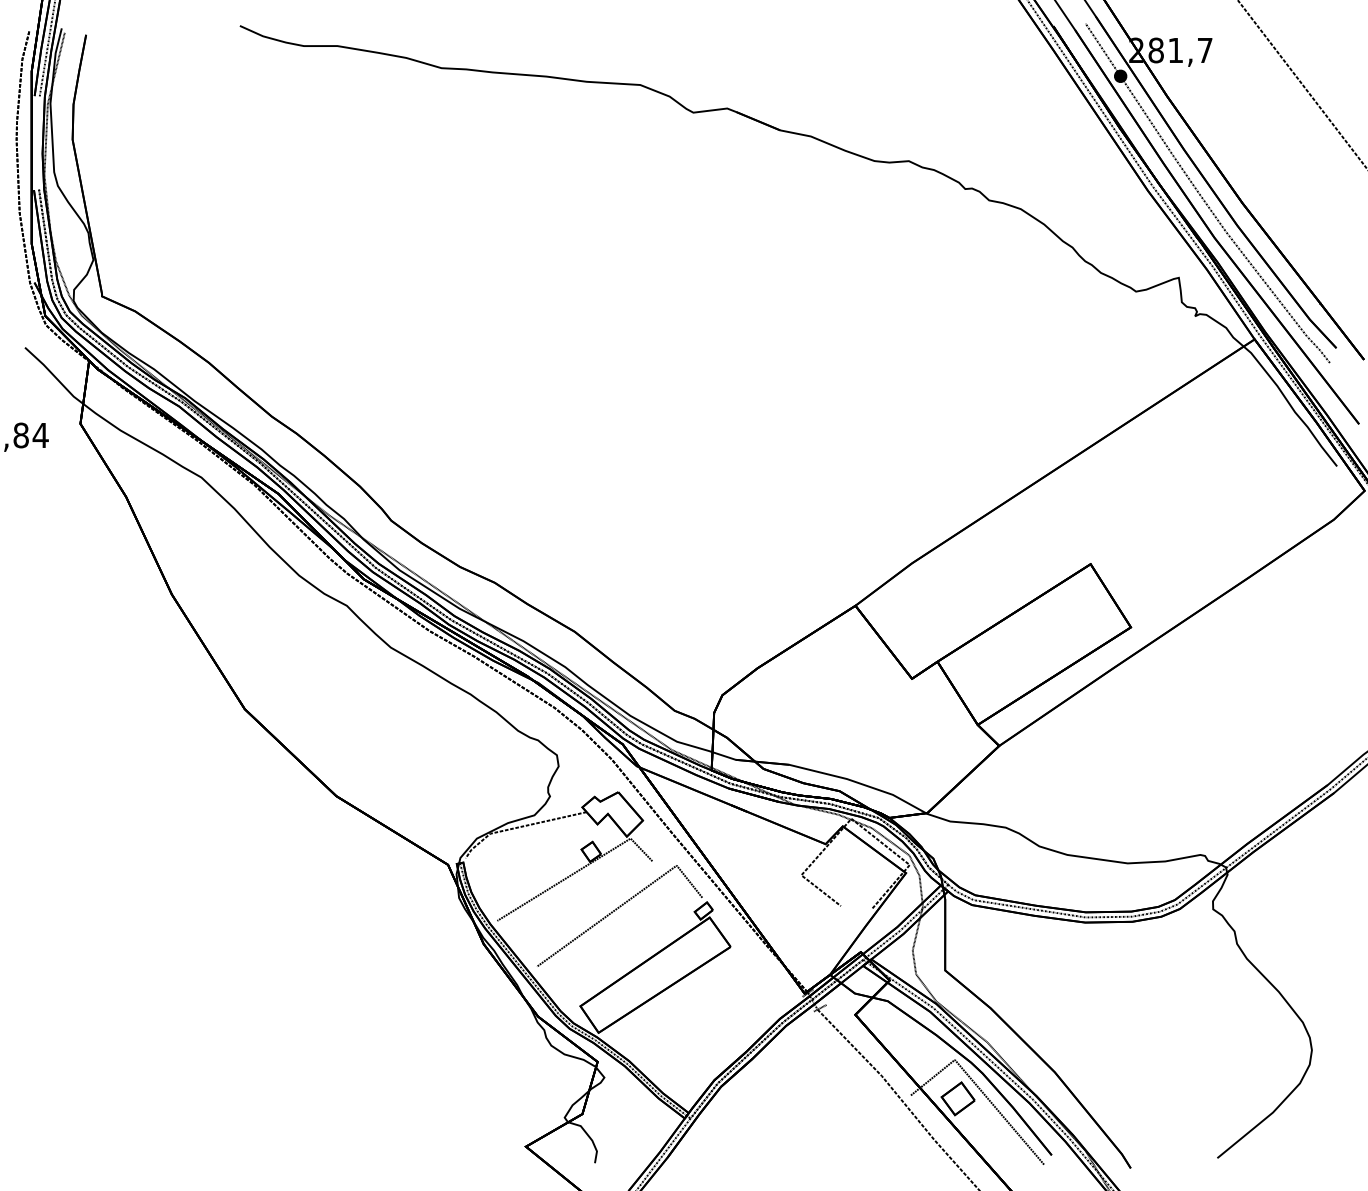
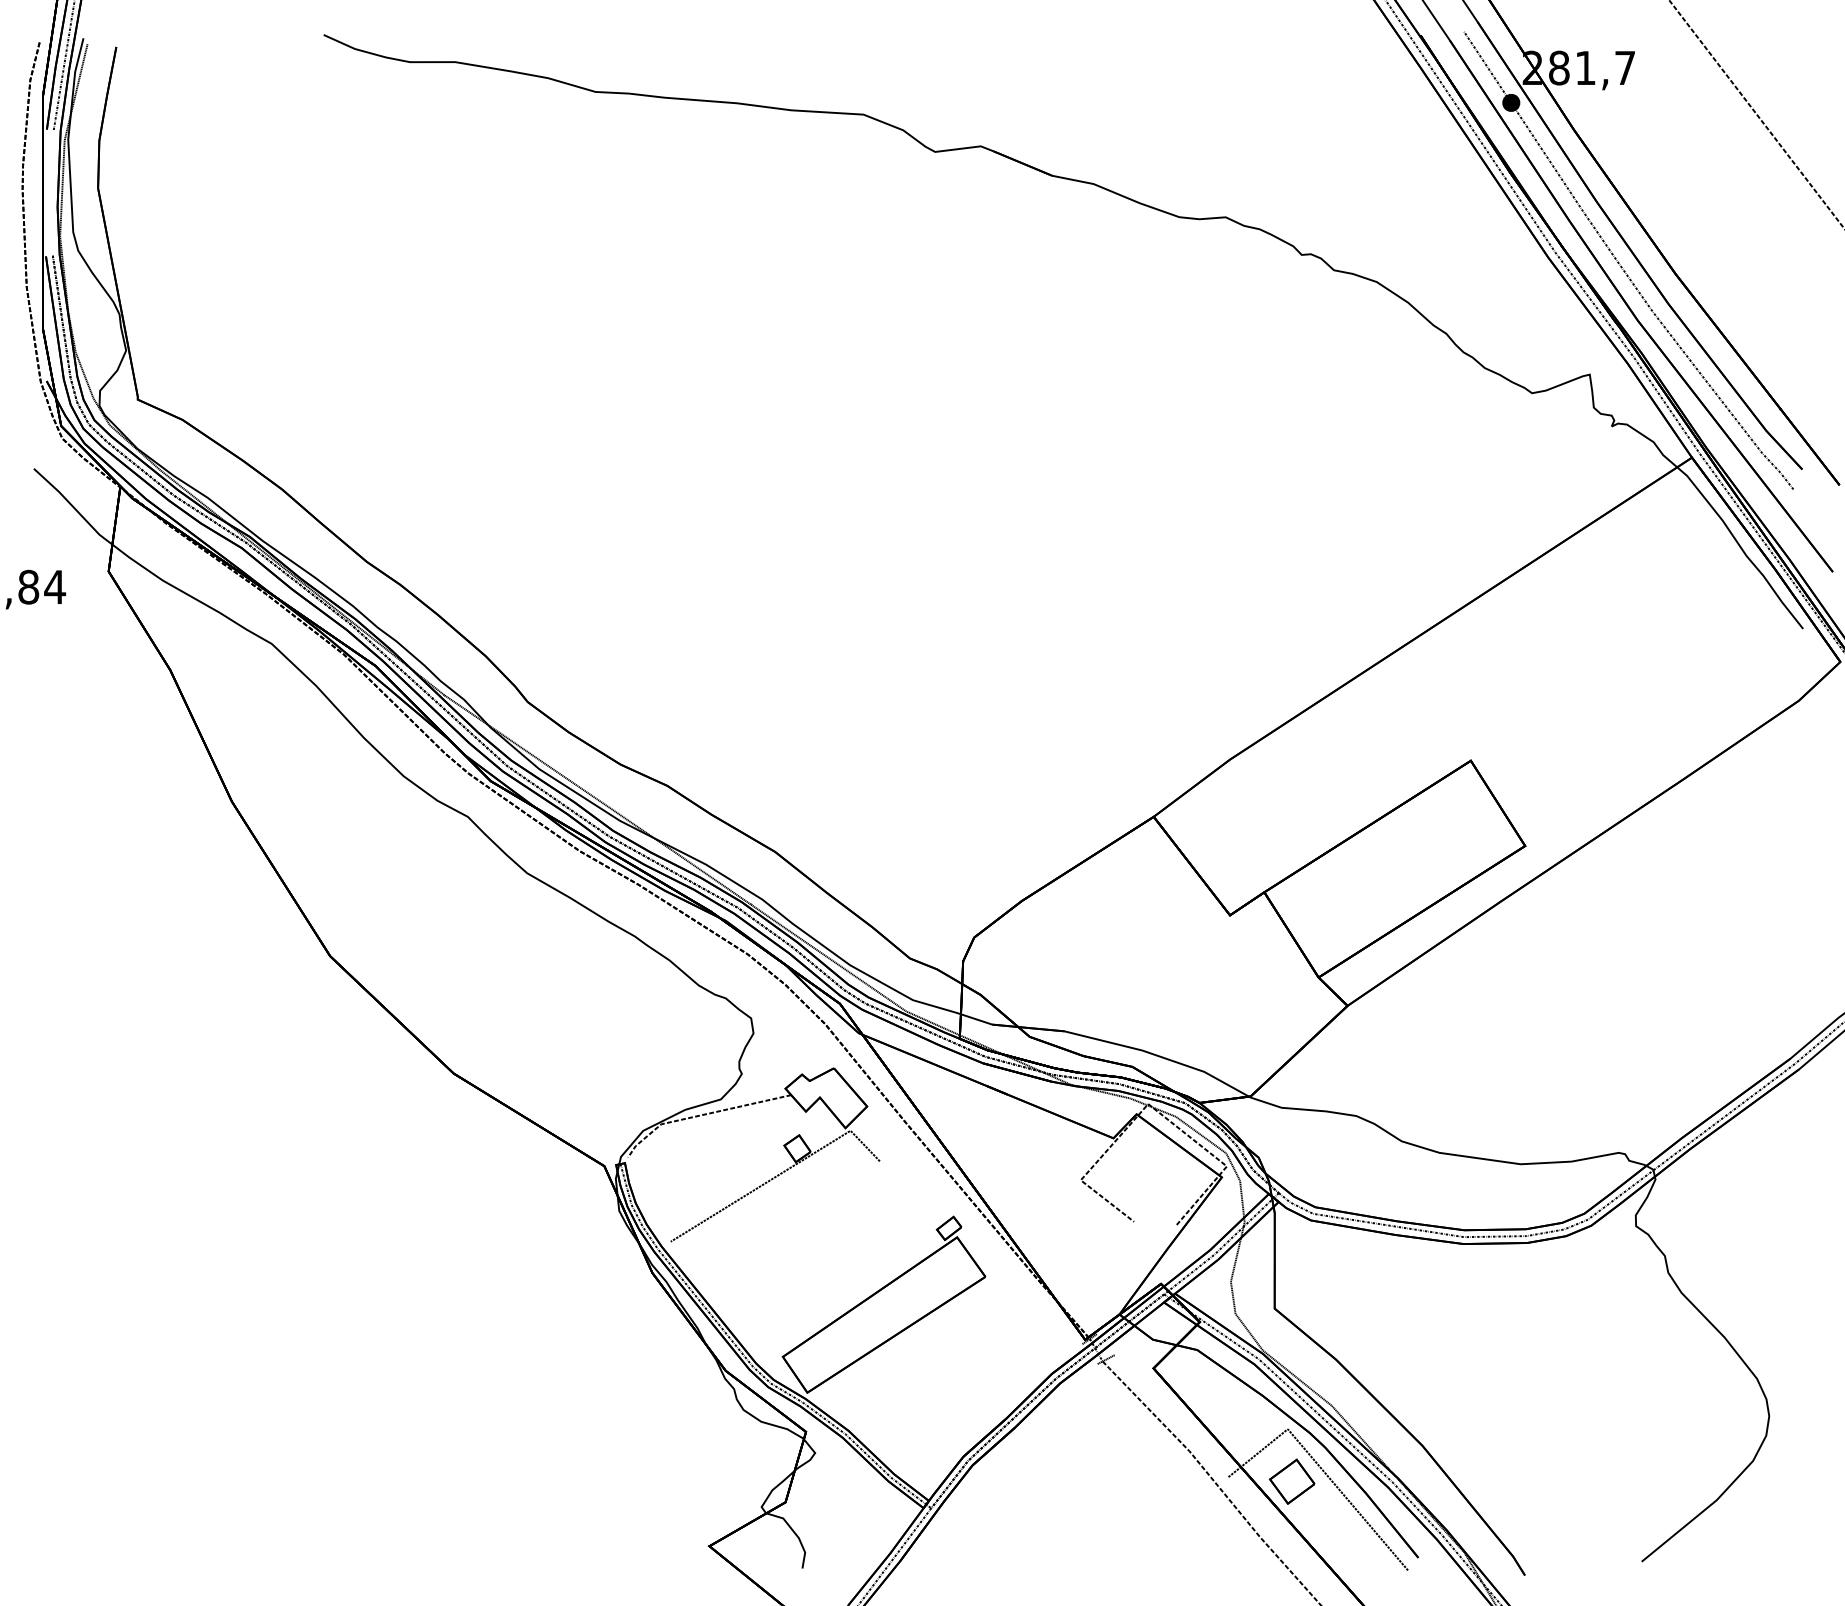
line: (616, 910) -> (831, 1227), removed

